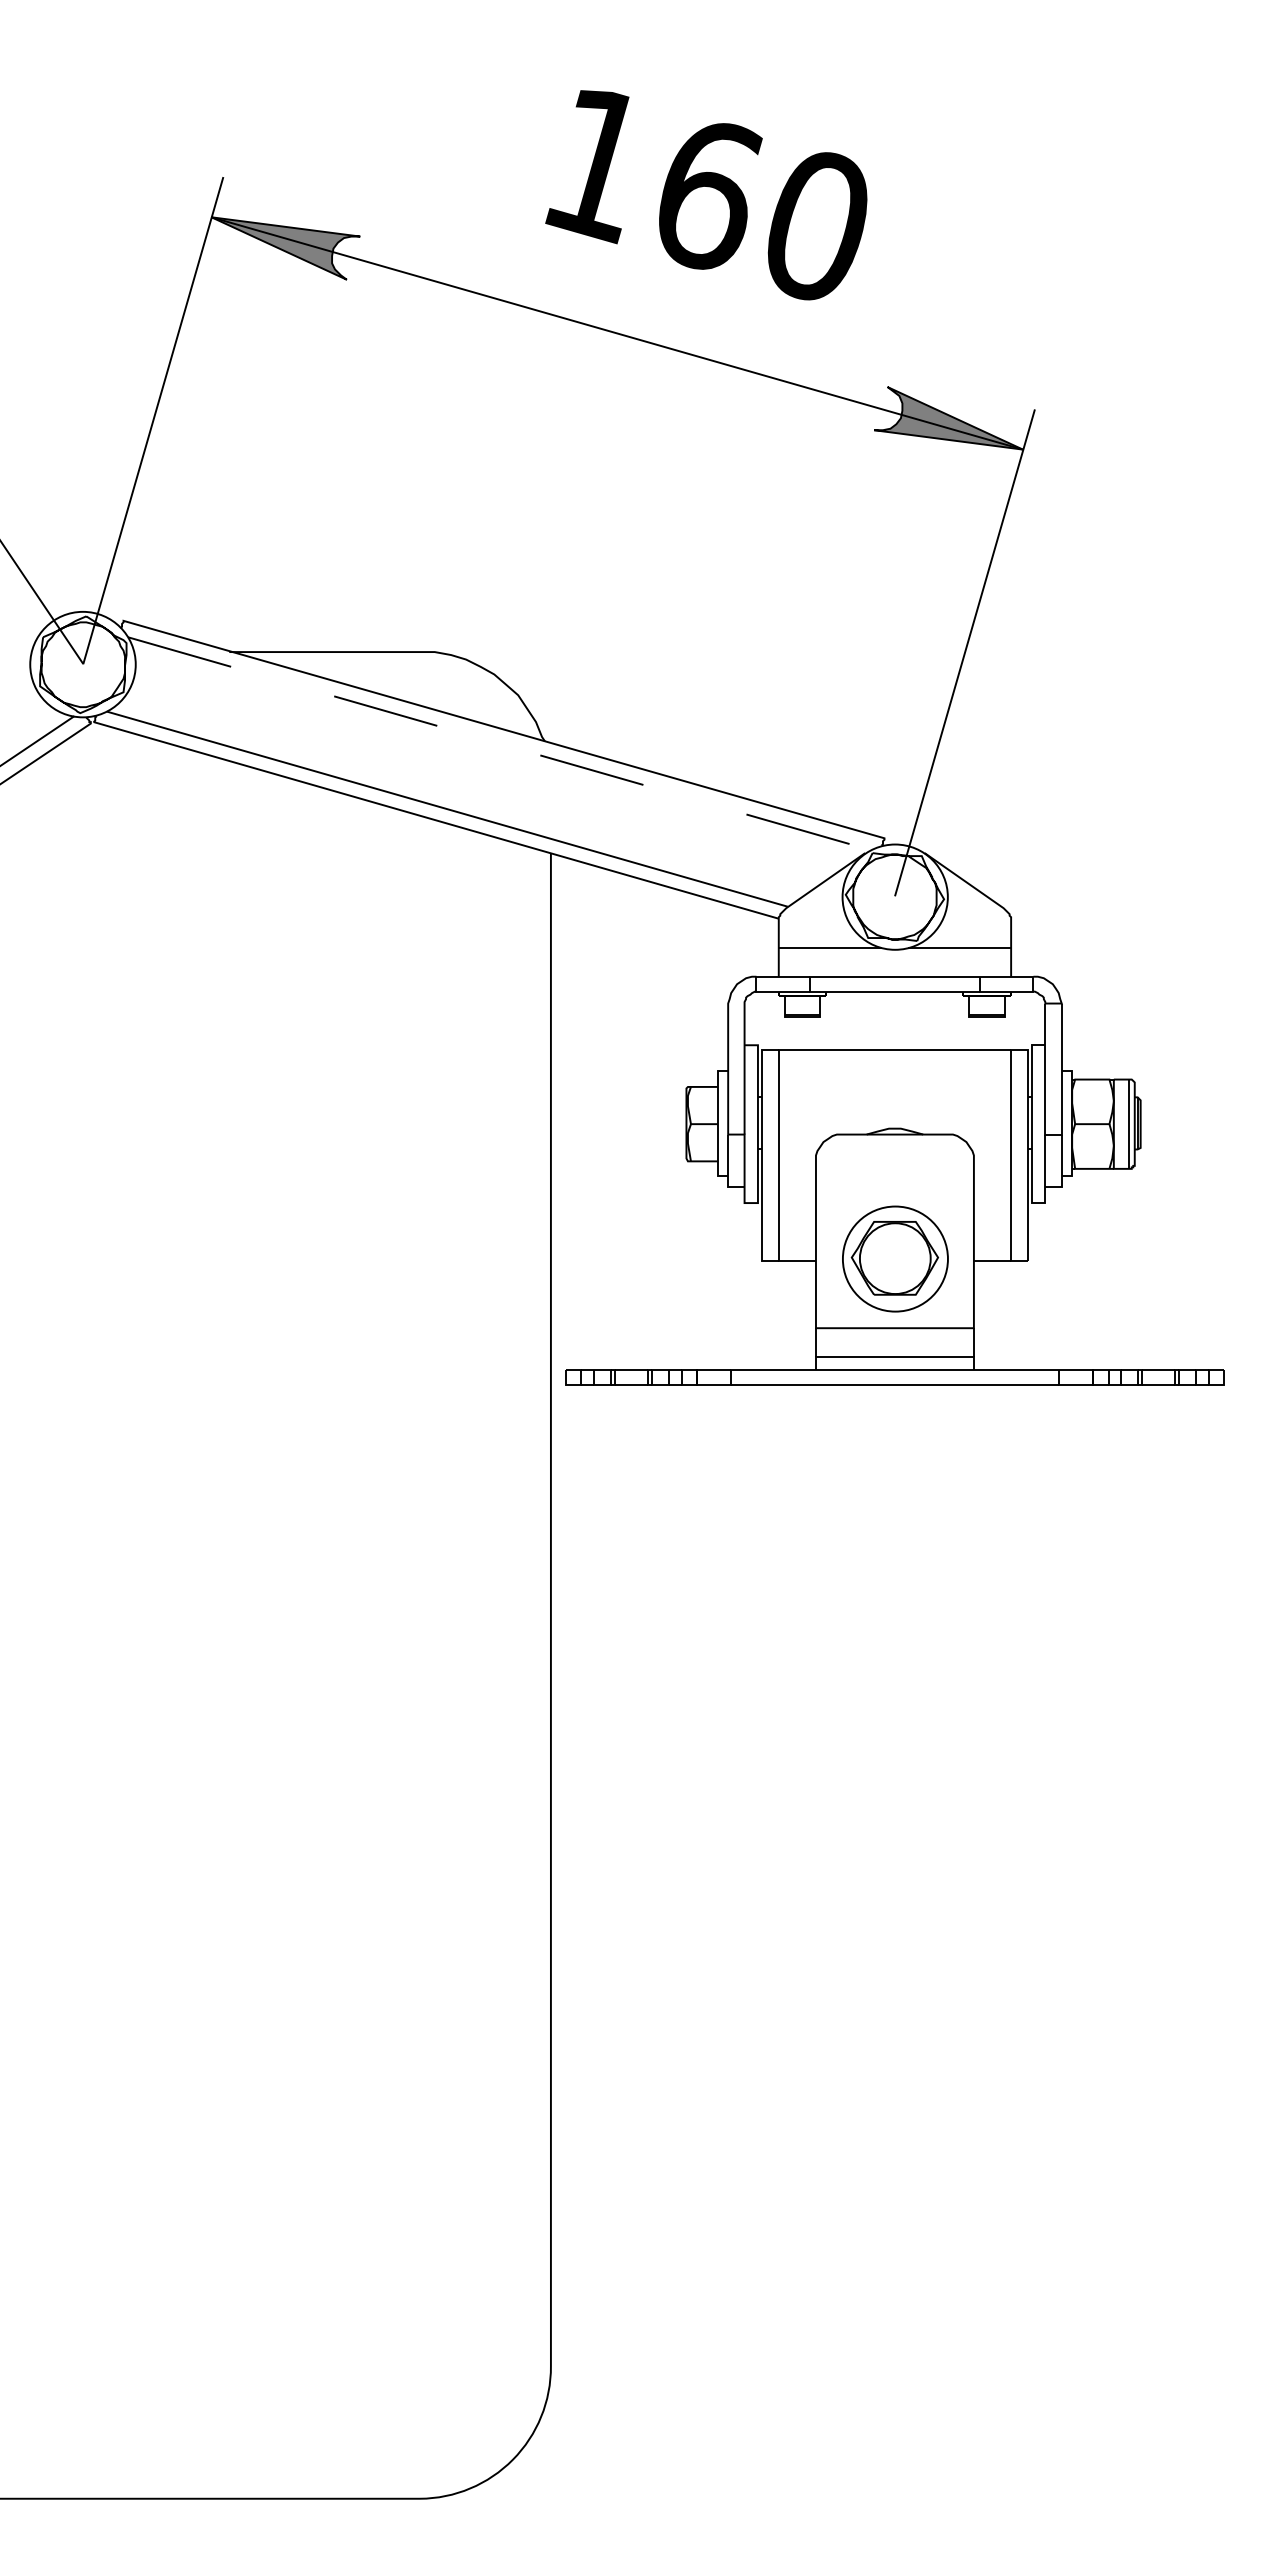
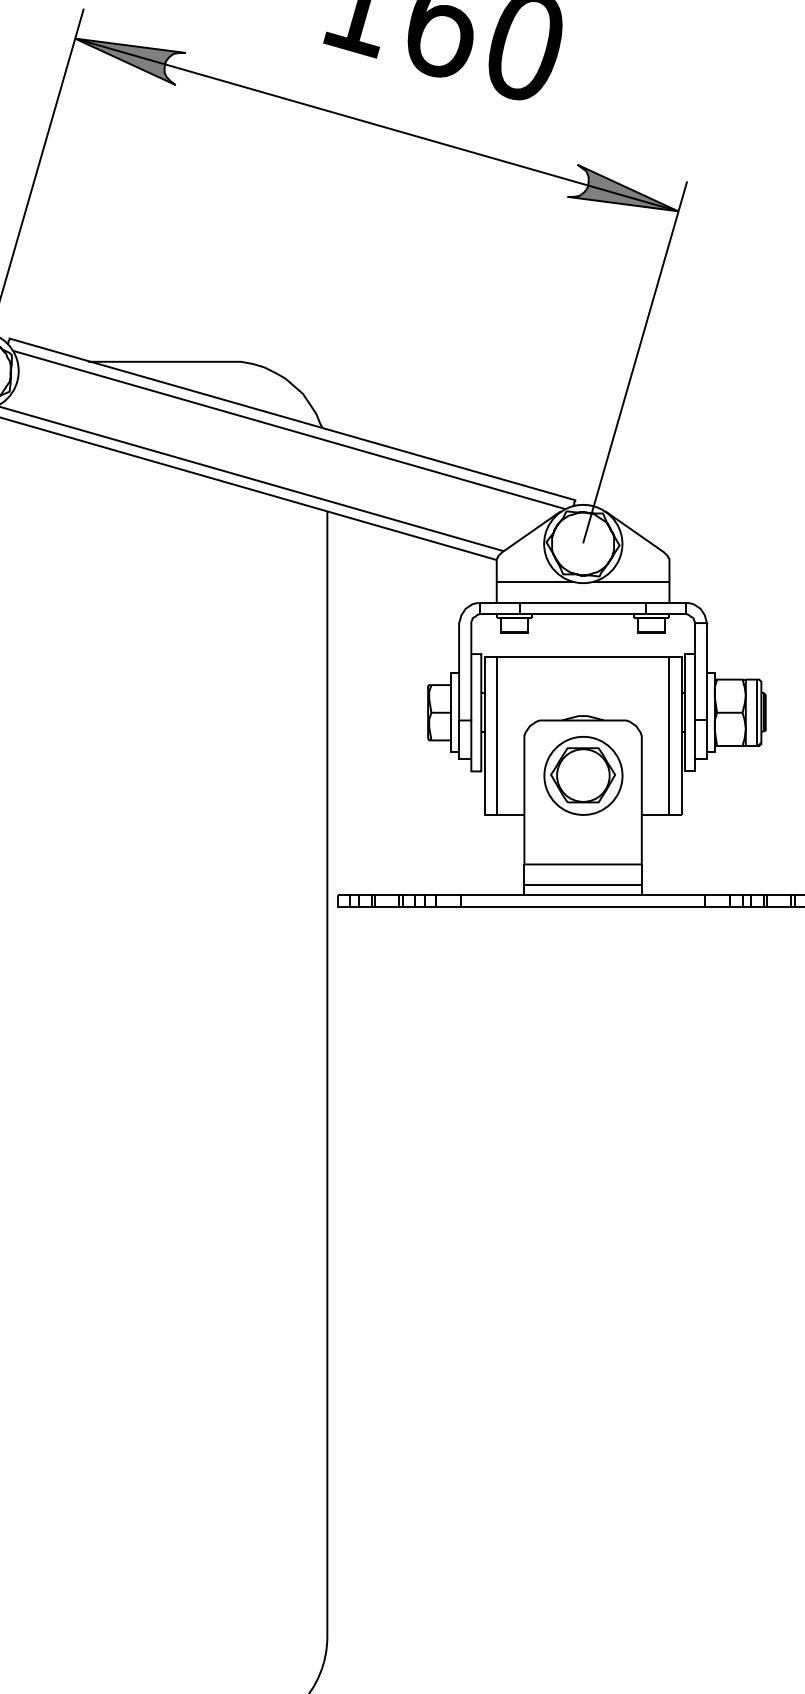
line: (500, 743) -> (289, 429), dashed -> solid
part: (895, 1258) -> (583, 775), moved

